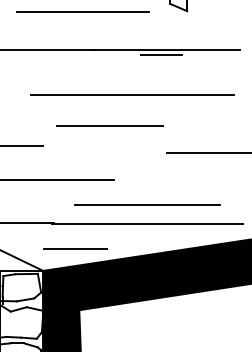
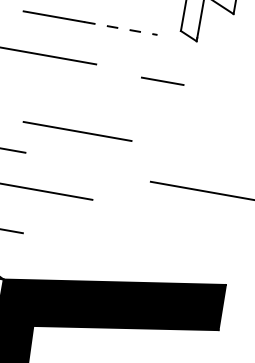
line: (113, 11) -> (121, 28), solid -> dashed
line: (167, 50) -> (169, 77), removed
line: (132, 94) -> (126, 116), removed
line: (109, 125) -> (77, 130), moved
line: (147, 205) -> (121, 231), removed
line: (147, 223) -> (118, 250), removed
line: (75, 248) -> (40, 262), removed

